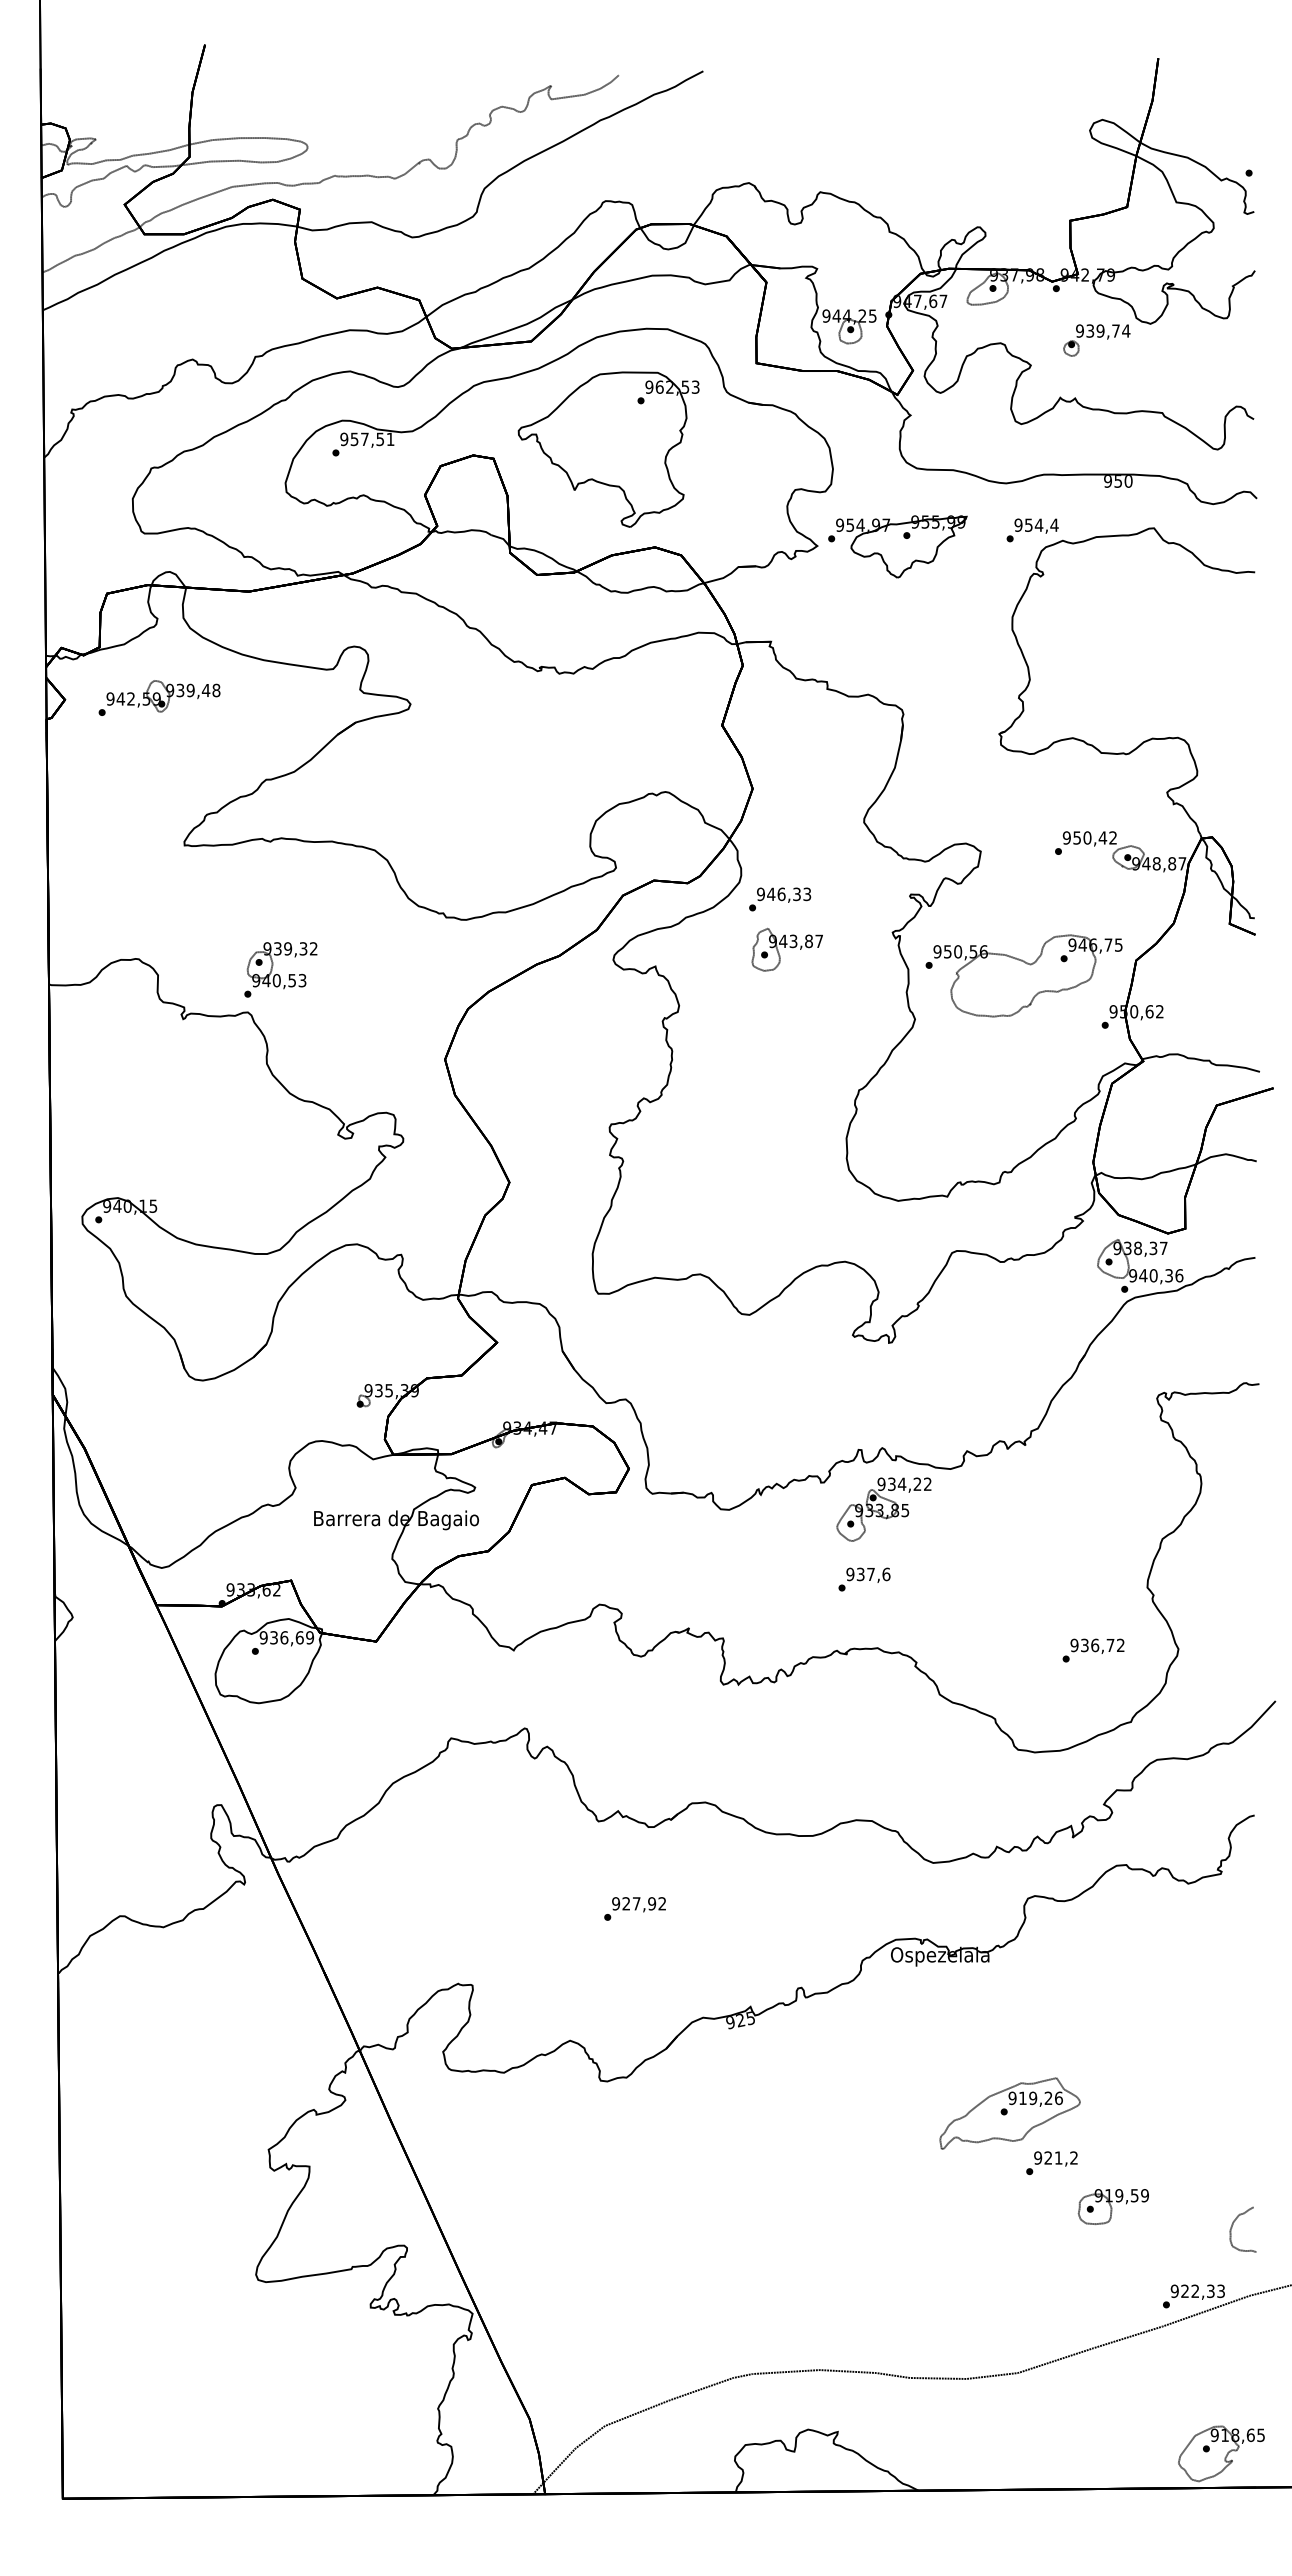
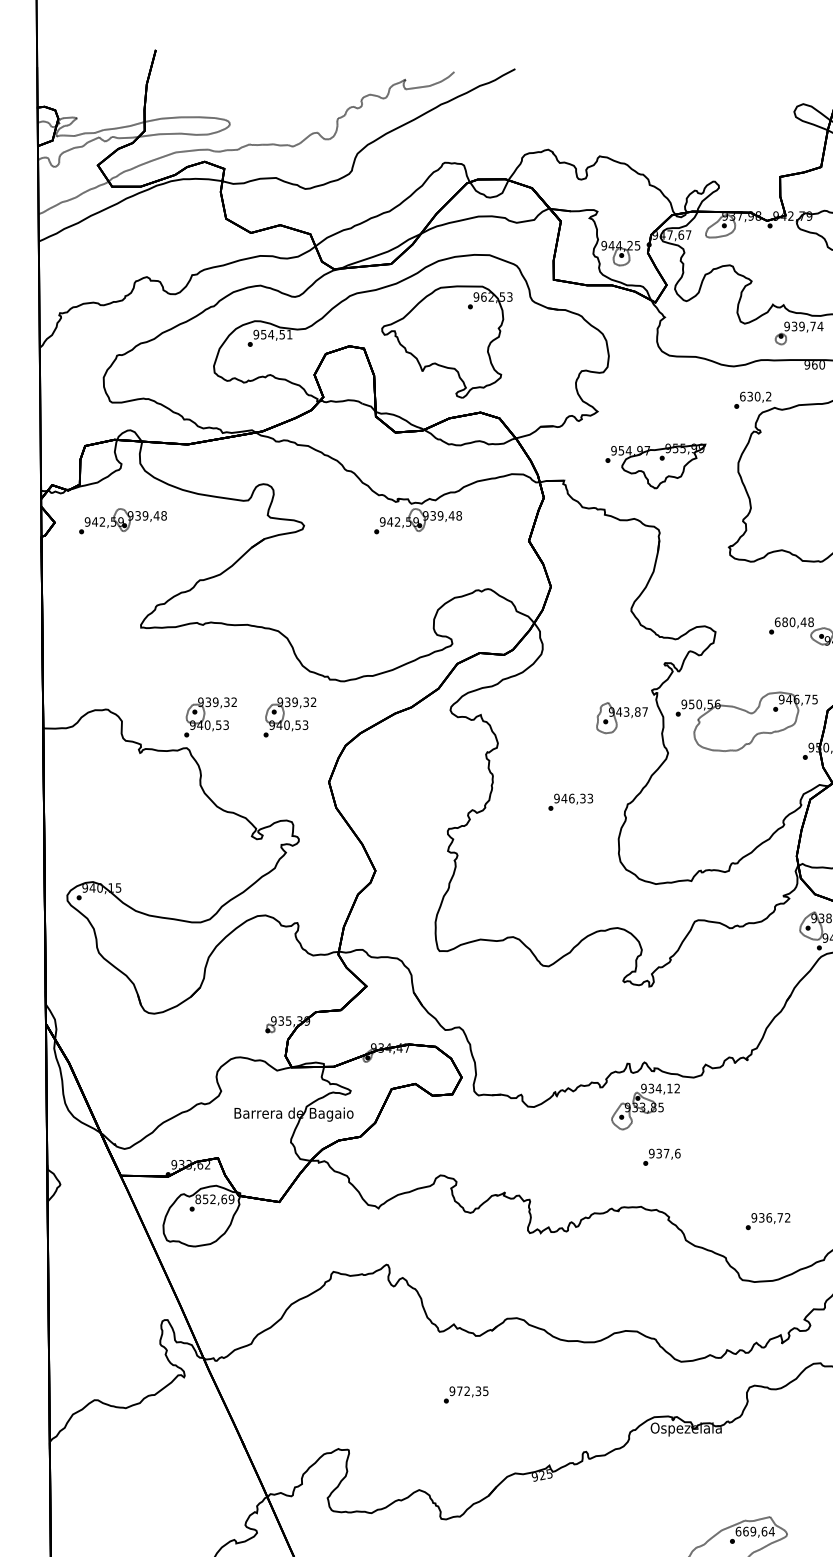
part: (1096, 340) -> (799, 333), moved
text: (364, 438) -> (270, 334), 957,51 -> 954,51
text: (1118, 481) -> (814, 365), 950 -> 960
text: (1036, 524) -> (755, 396), 954,4 -> 630,2
part: (897, 546) -> (655, 466), moved
part: (568, 697) -> (418, 520), added
text: (1089, 837) -> (793, 621), 950,42 -> 680,48
text: (780, 899) -> (571, 802), moved
part: (786, 949) -> (621, 717), moved
part: (390, 969) -> (289, 717), added
text: (917, 1483) -> (669, 1088), 934,22 -> 934,12
text: (864, 1579) -> (661, 1157), moved
text: (273, 1637) -> (205, 1199), 936,69 -> 852,69
text: (1093, 1650) -> (768, 1221), moved
text: (644, 1903) -> (472, 1391), 927,92 -> 972,35
text: (1035, 2098) -> (755, 1531), 919,26 -> 669,64

